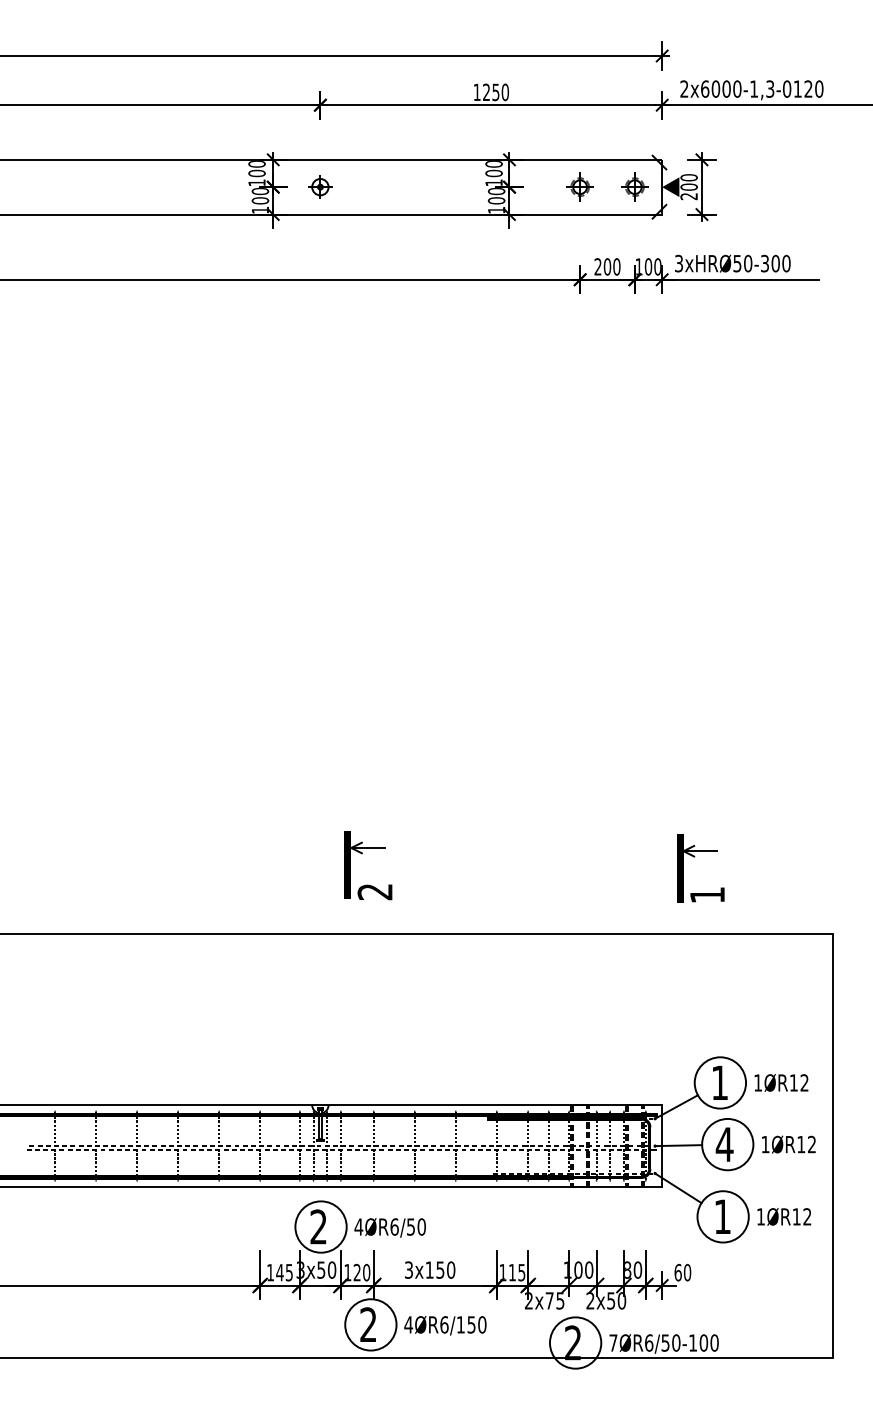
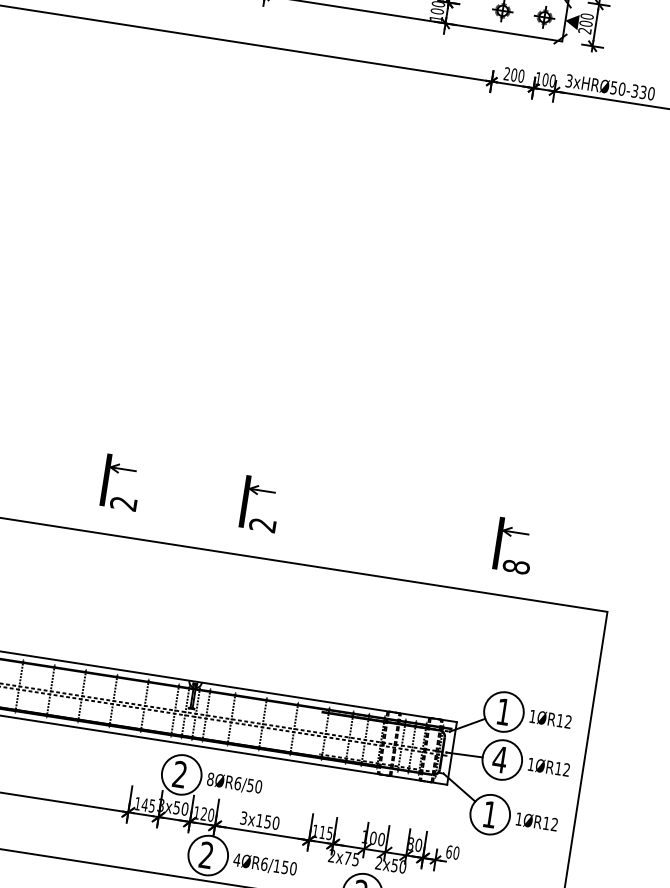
text: (775, 263) -> (643, 92), 3xHRØ50-300 -> 3xHRØ50-330
part: (180, 854) -> (118, 473), added
text: (707, 894) -> (516, 566), 1 -> 8
text: (358, 1226) -> (210, 778), 4ØR6/50 -> 8ØR6/50

